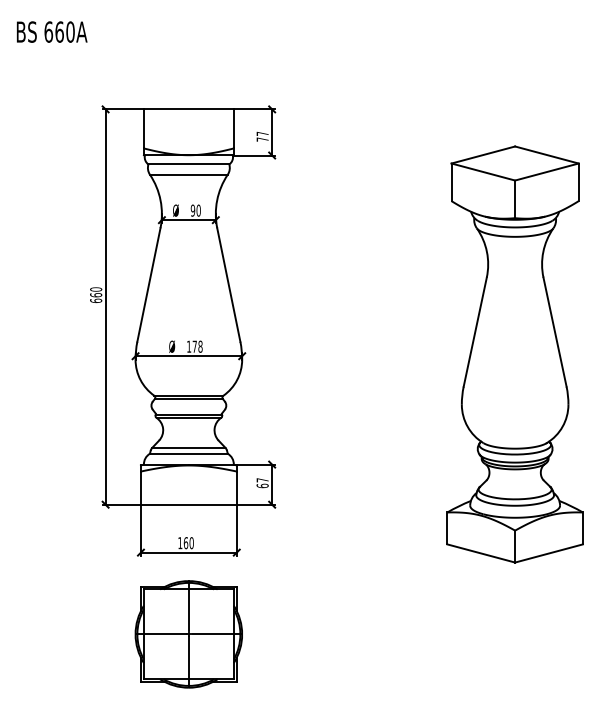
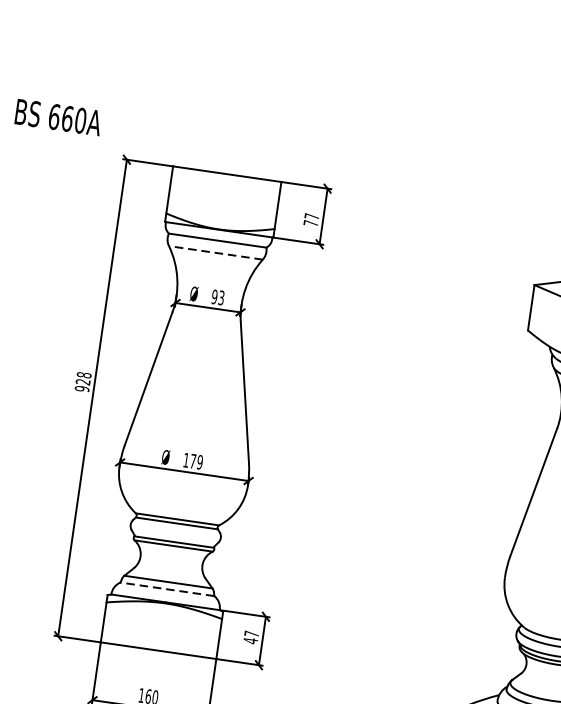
text: (52, 31) -> (59, 116), moved
line: (188, 174) -> (215, 252), solid -> dashed
text: (198, 210) -> (221, 297), 90 -> 93
text: (96, 295) -> (83, 382), 660 -> 928
text: (200, 346) -> (200, 462), 178 -> 179
line: (188, 453) -> (167, 588), solid -> dashed
text: (262, 485) -> (250, 640), 67 -> 47

